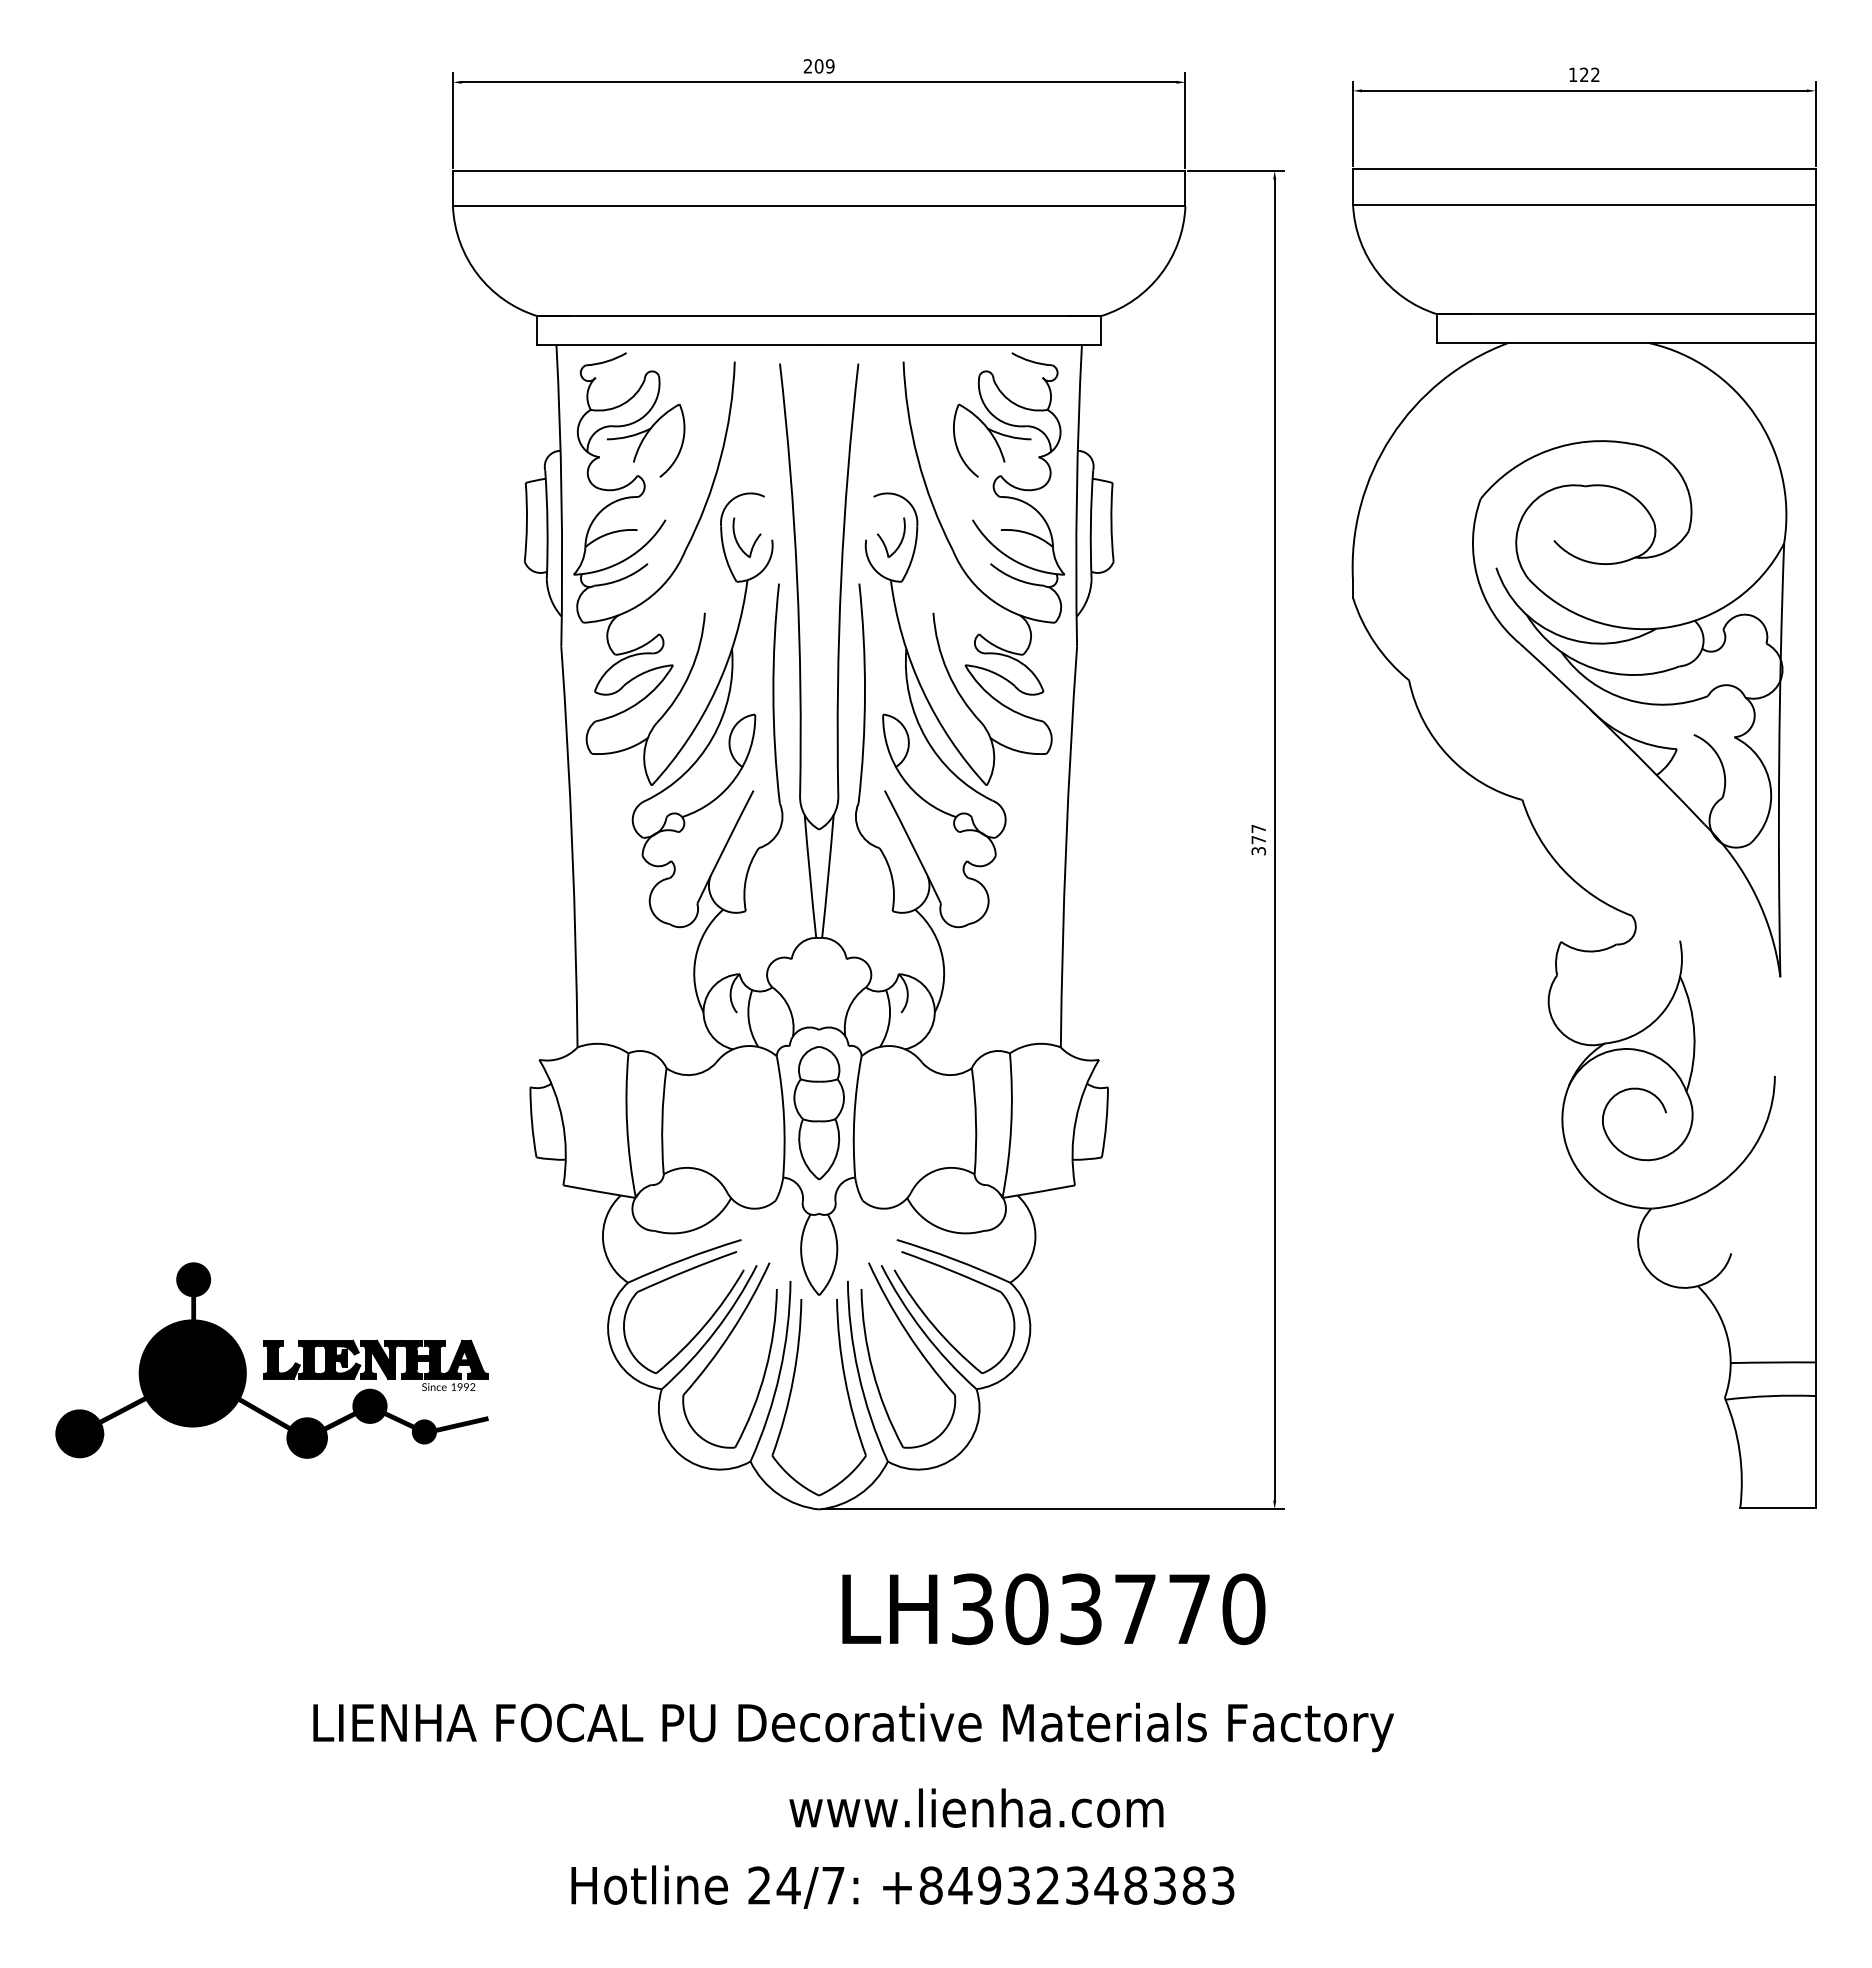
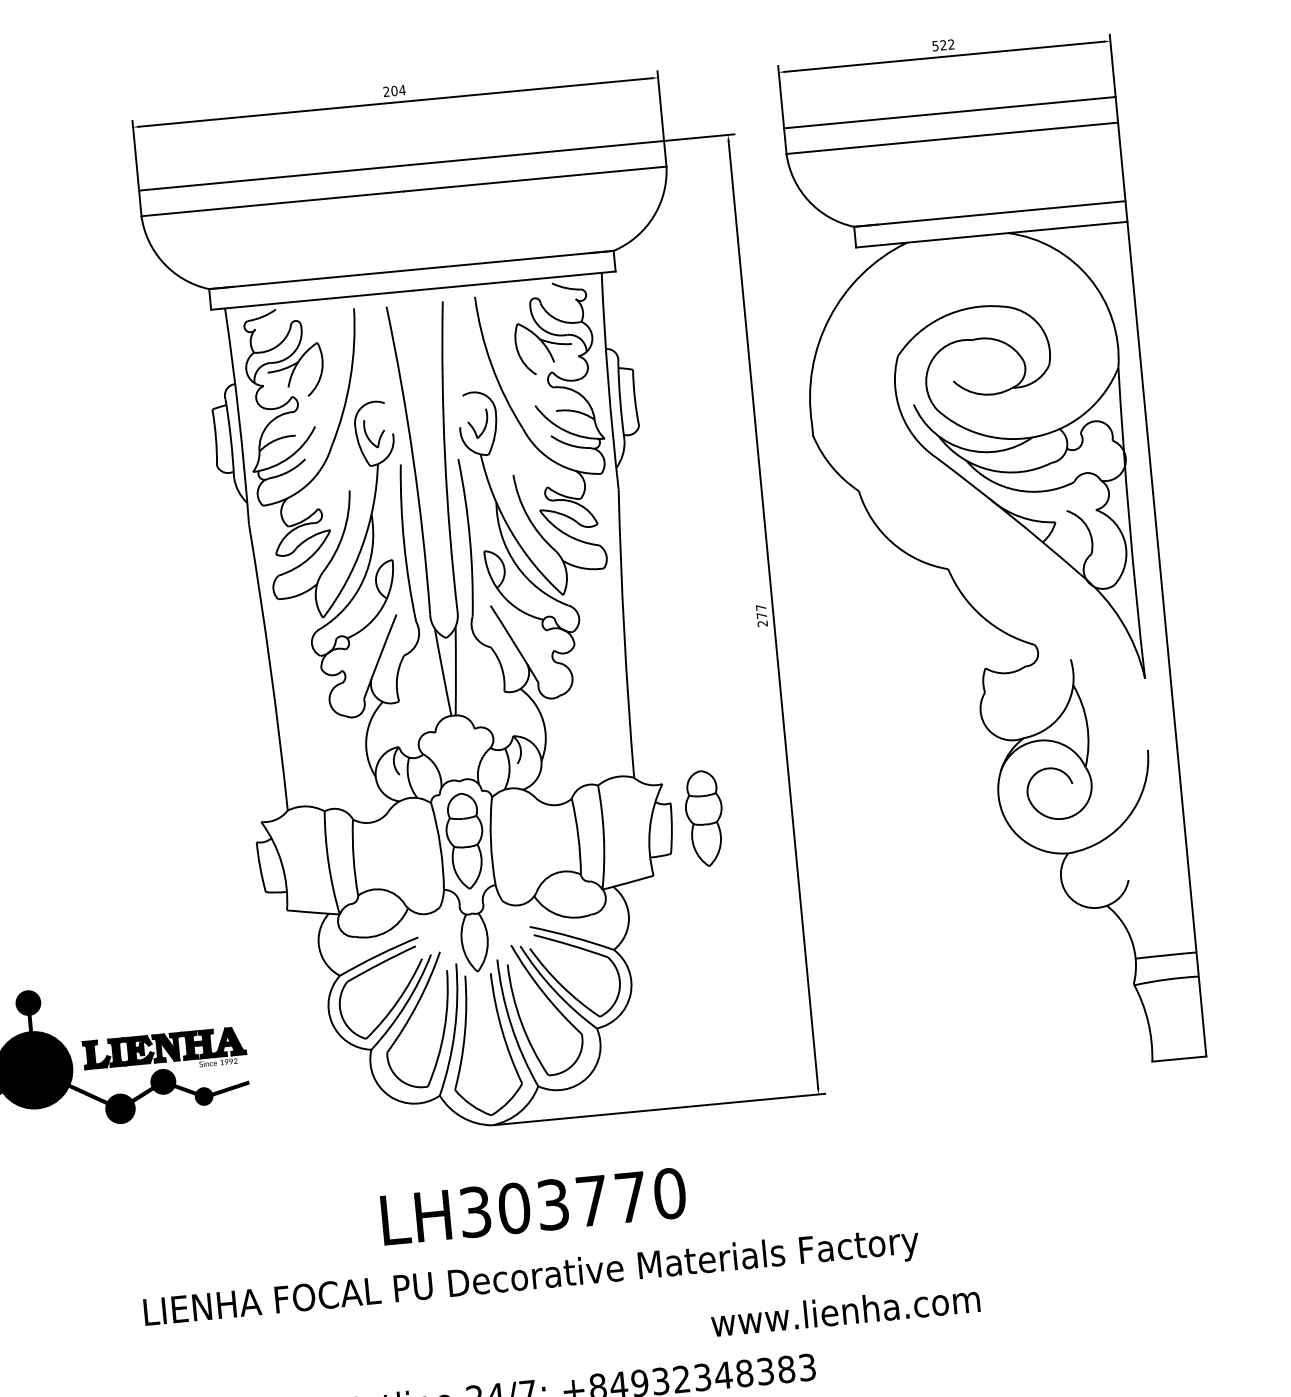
text: (829, 66) -> (401, 90), 209 -> 204
text: (1573, 74) -> (935, 45), 122 -> 522
text: (1259, 851) -> (763, 623), 377 -> 277
part: (1152, 1113) -> (704, 818), added
text: (1053, 1609) -> (533, 1206), moved
text: (976, 1807) -> (845, 1310), moved

